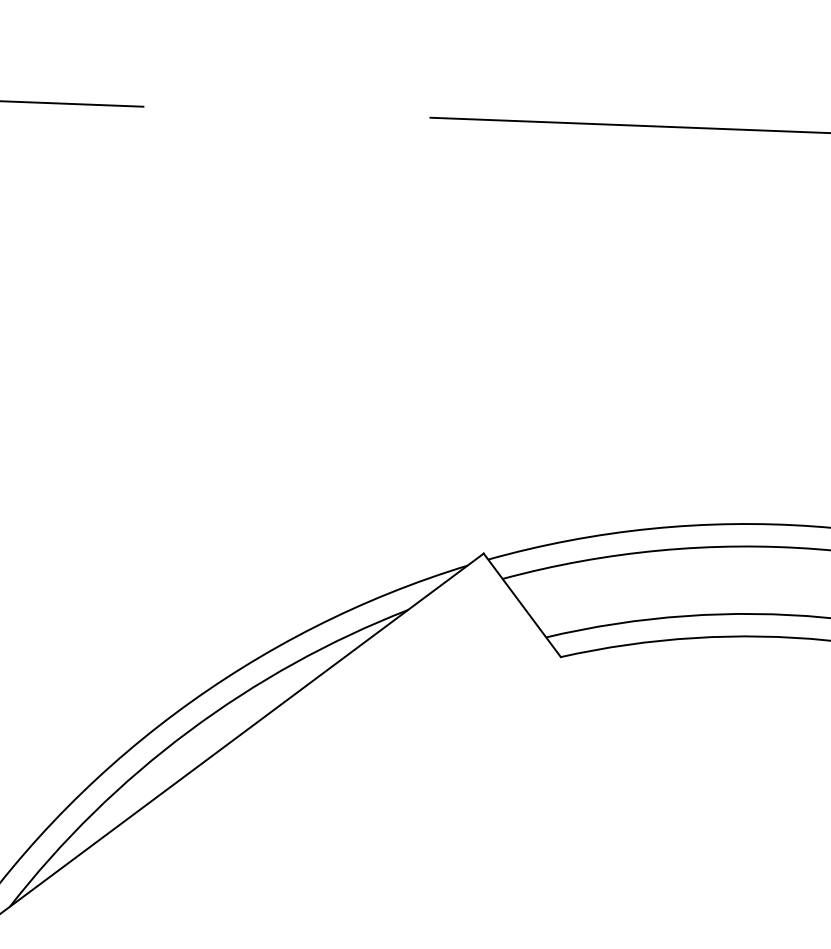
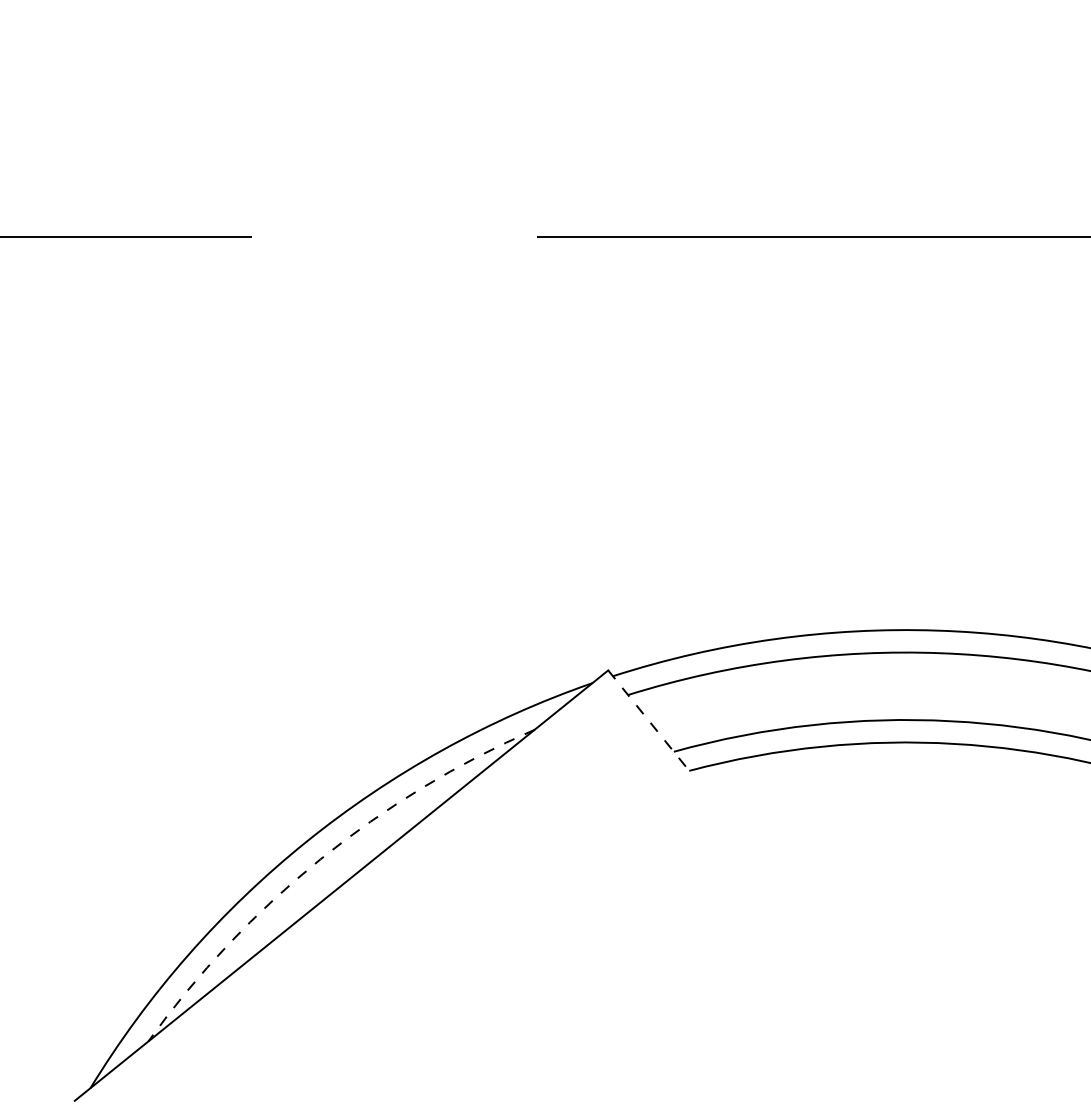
line: (522, 605) -> (648, 720), solid -> dashed
arc: (188, 731) -> (320, 859), solid -> dashed

